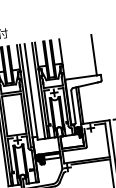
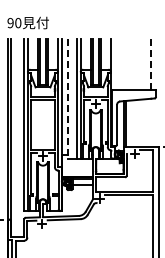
line: (94, 55) -> (151, 65), solid -> dashed
line: (31, 92) -> (67, 99), solid -> dashed

